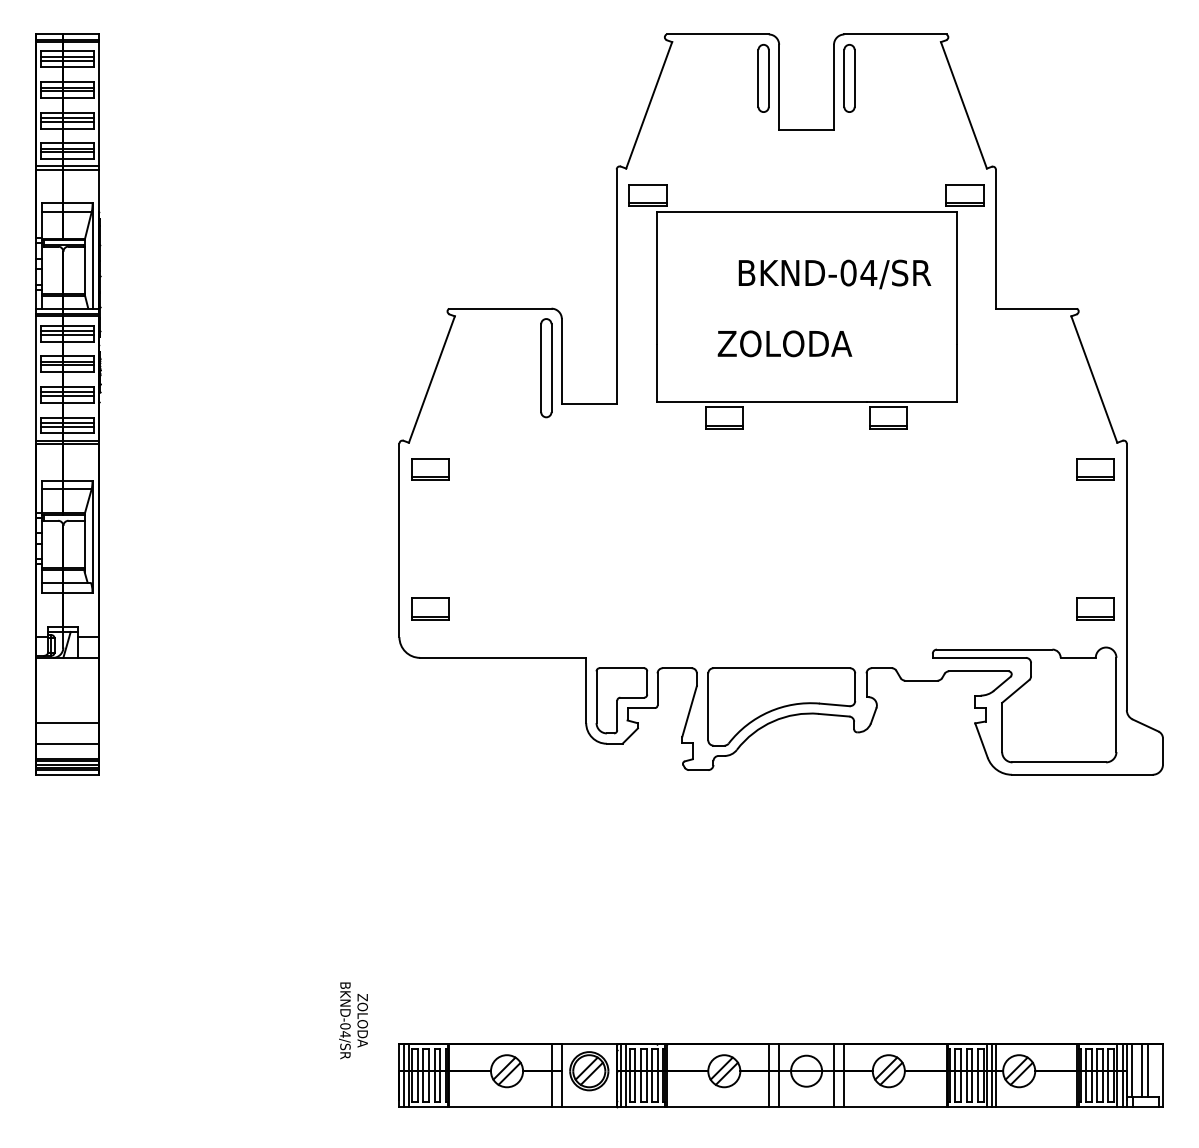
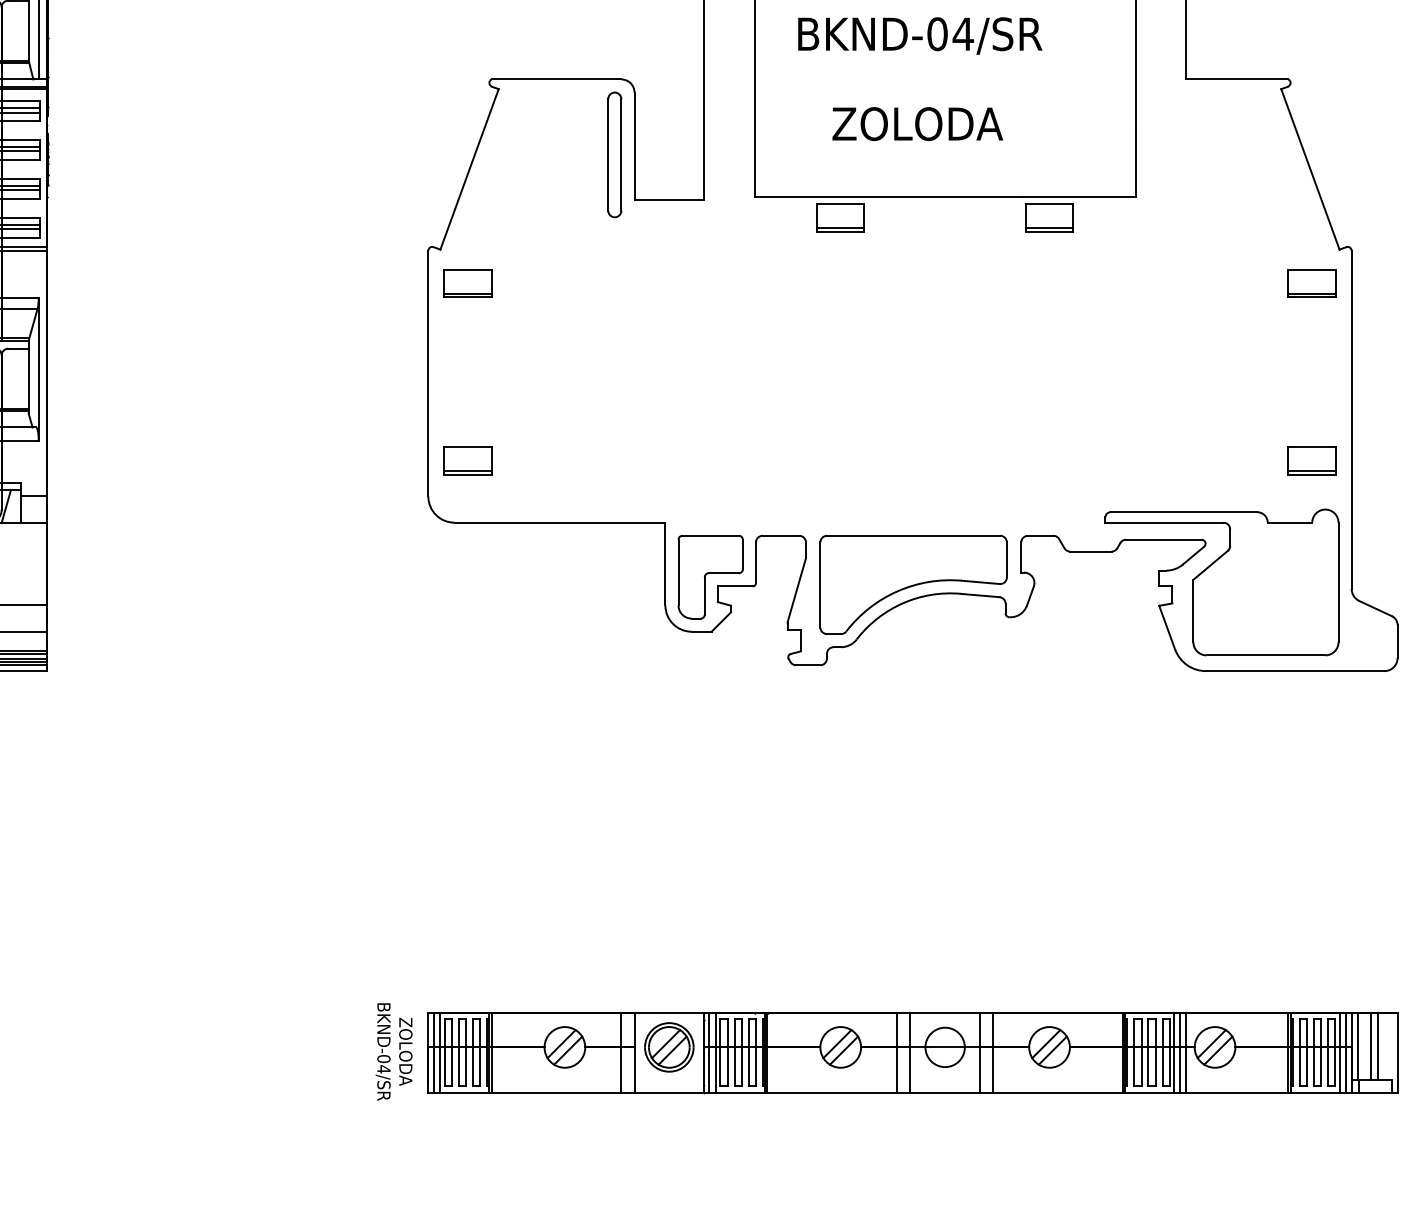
text: (834, 274) -> (919, 36), moved
text: (353, 1020) -> (394, 1051), moved

